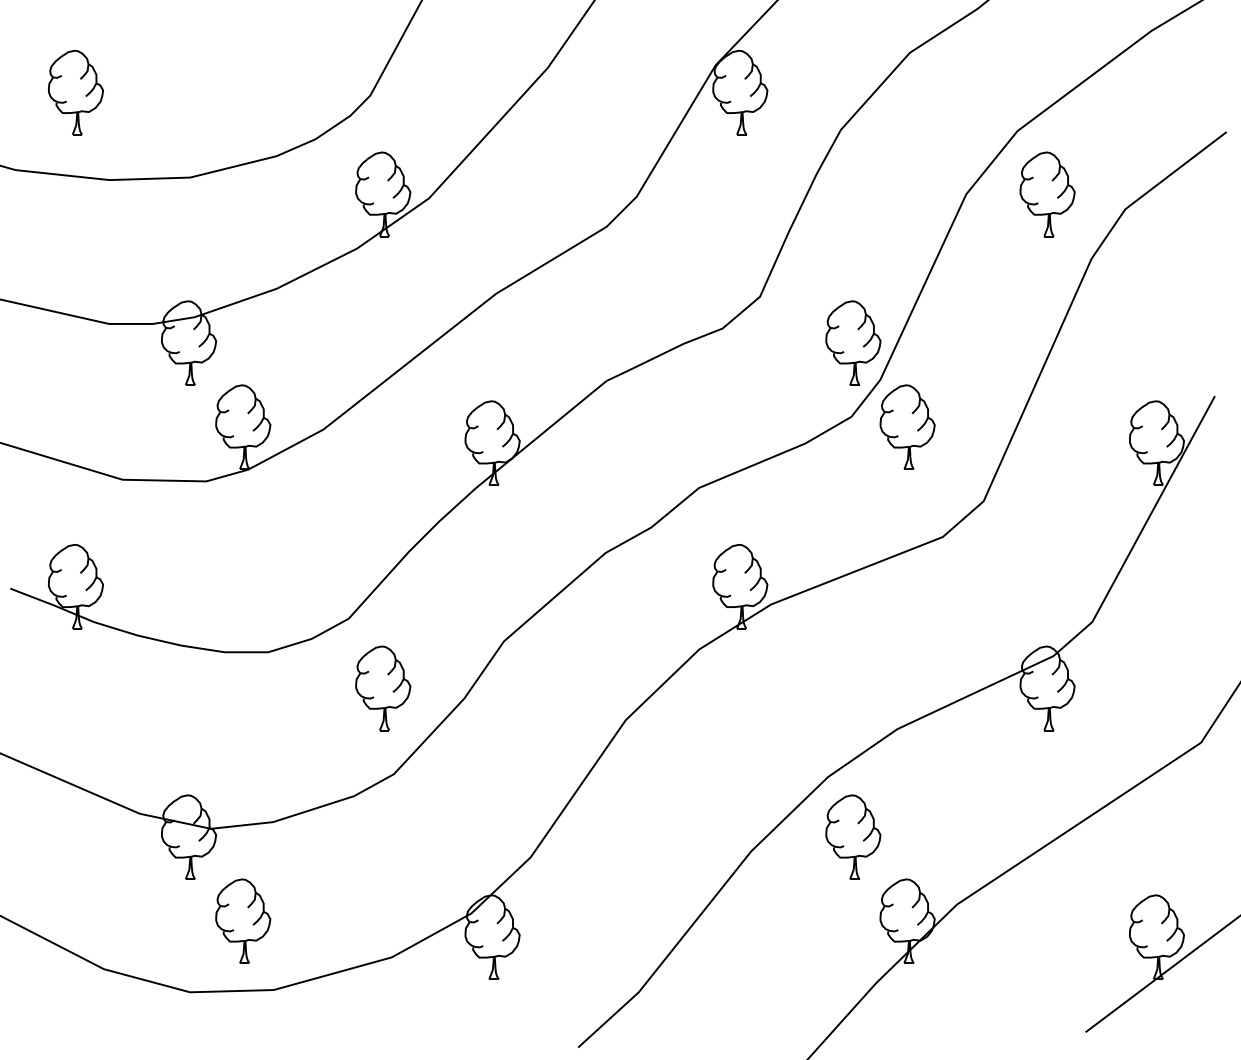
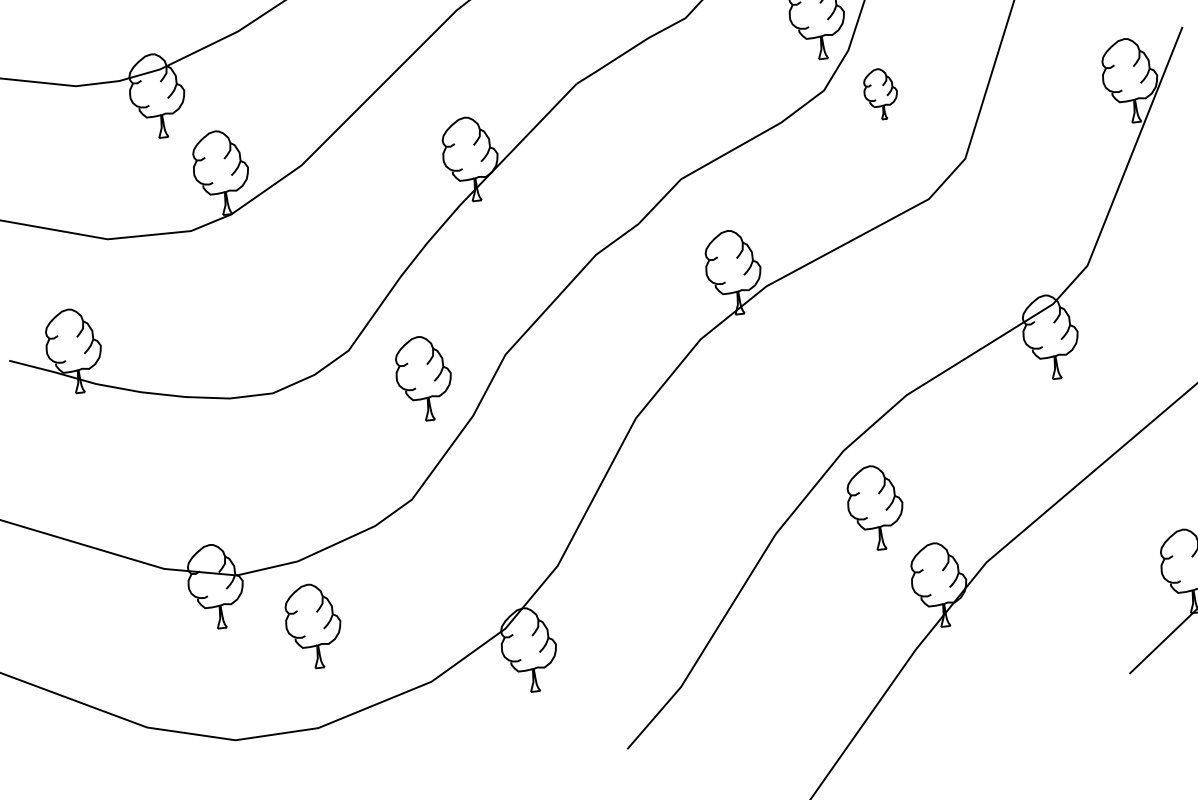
part: (907, 426) -> (880, 93), size x0.6
part: (383, 688) -> (424, 378), moved
part: (243, 920) -> (313, 625), moved

